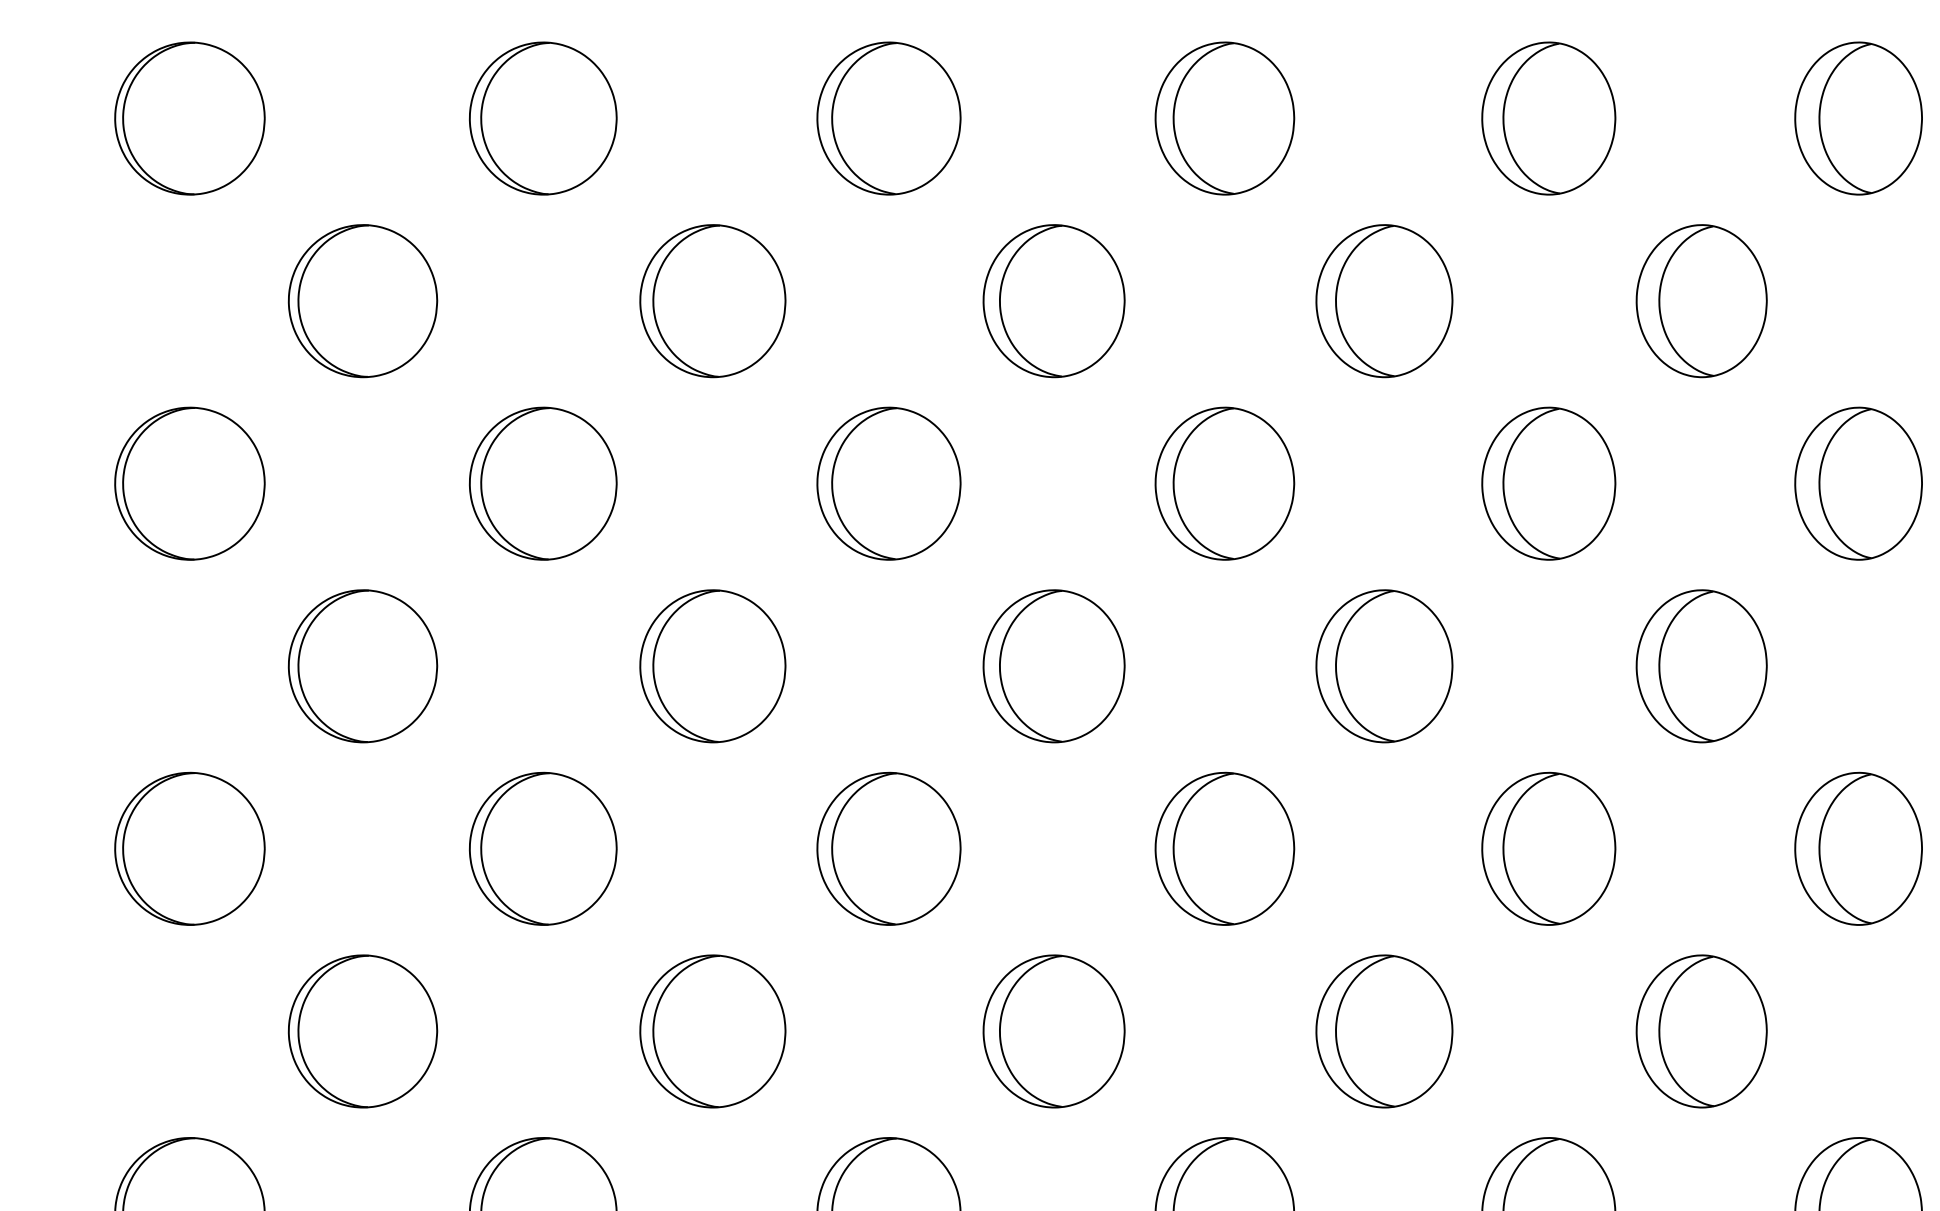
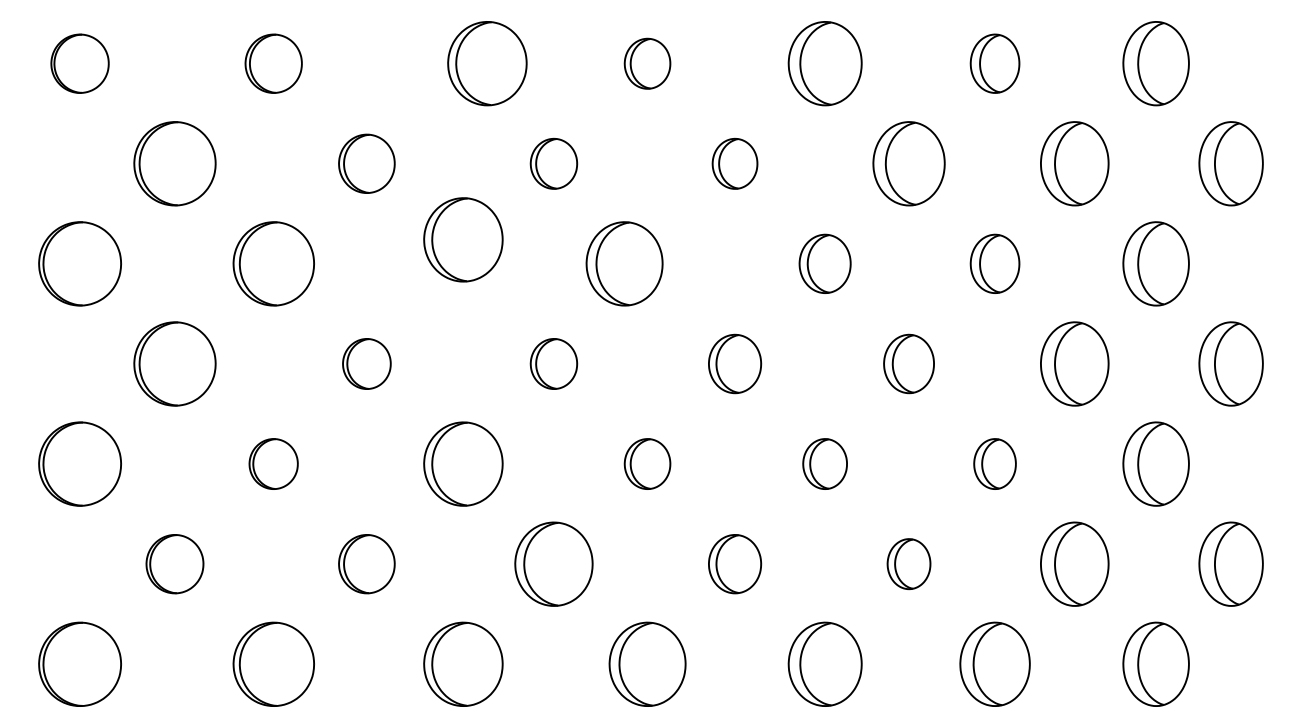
part: (188, 118) -> (79, 63), size x0.7
part: (542, 118) -> (273, 63), size x0.7
part: (889, 118) -> (487, 63), moved
part: (1224, 118) -> (647, 63), size x0.6
part: (1857, 118) -> (994, 63), size x0.7
part: (712, 300) -> (366, 163), size x0.7
part: (1053, 300) -> (553, 163), size x0.6
part: (1383, 300) -> (734, 163), size x0.6
part: (889, 483) -> (463, 239), moved
part: (1224, 483) -> (624, 263), moved
part: (1547, 483) -> (824, 263), size x0.7
part: (1857, 483) -> (994, 263), size x0.7
part: (712, 665) -> (366, 363), size x0.6
part: (1053, 665) -> (553, 363), size x0.6
part: (1383, 665) -> (734, 363), size x0.7
part: (1700, 665) -> (908, 363), size x0.7
part: (542, 847) -> (273, 463), size x0.6
part: (1224, 847) -> (647, 463), size x0.6
part: (1547, 847) -> (824, 463), size x0.6
part: (1857, 847) -> (994, 463), size x0.6
part: (362, 1030) -> (174, 563), size x0.7
part: (712, 1030) -> (366, 563), size x0.7
part: (1383, 1030) -> (734, 563), size x0.7
part: (1700, 1030) -> (908, 563), size x0.6

